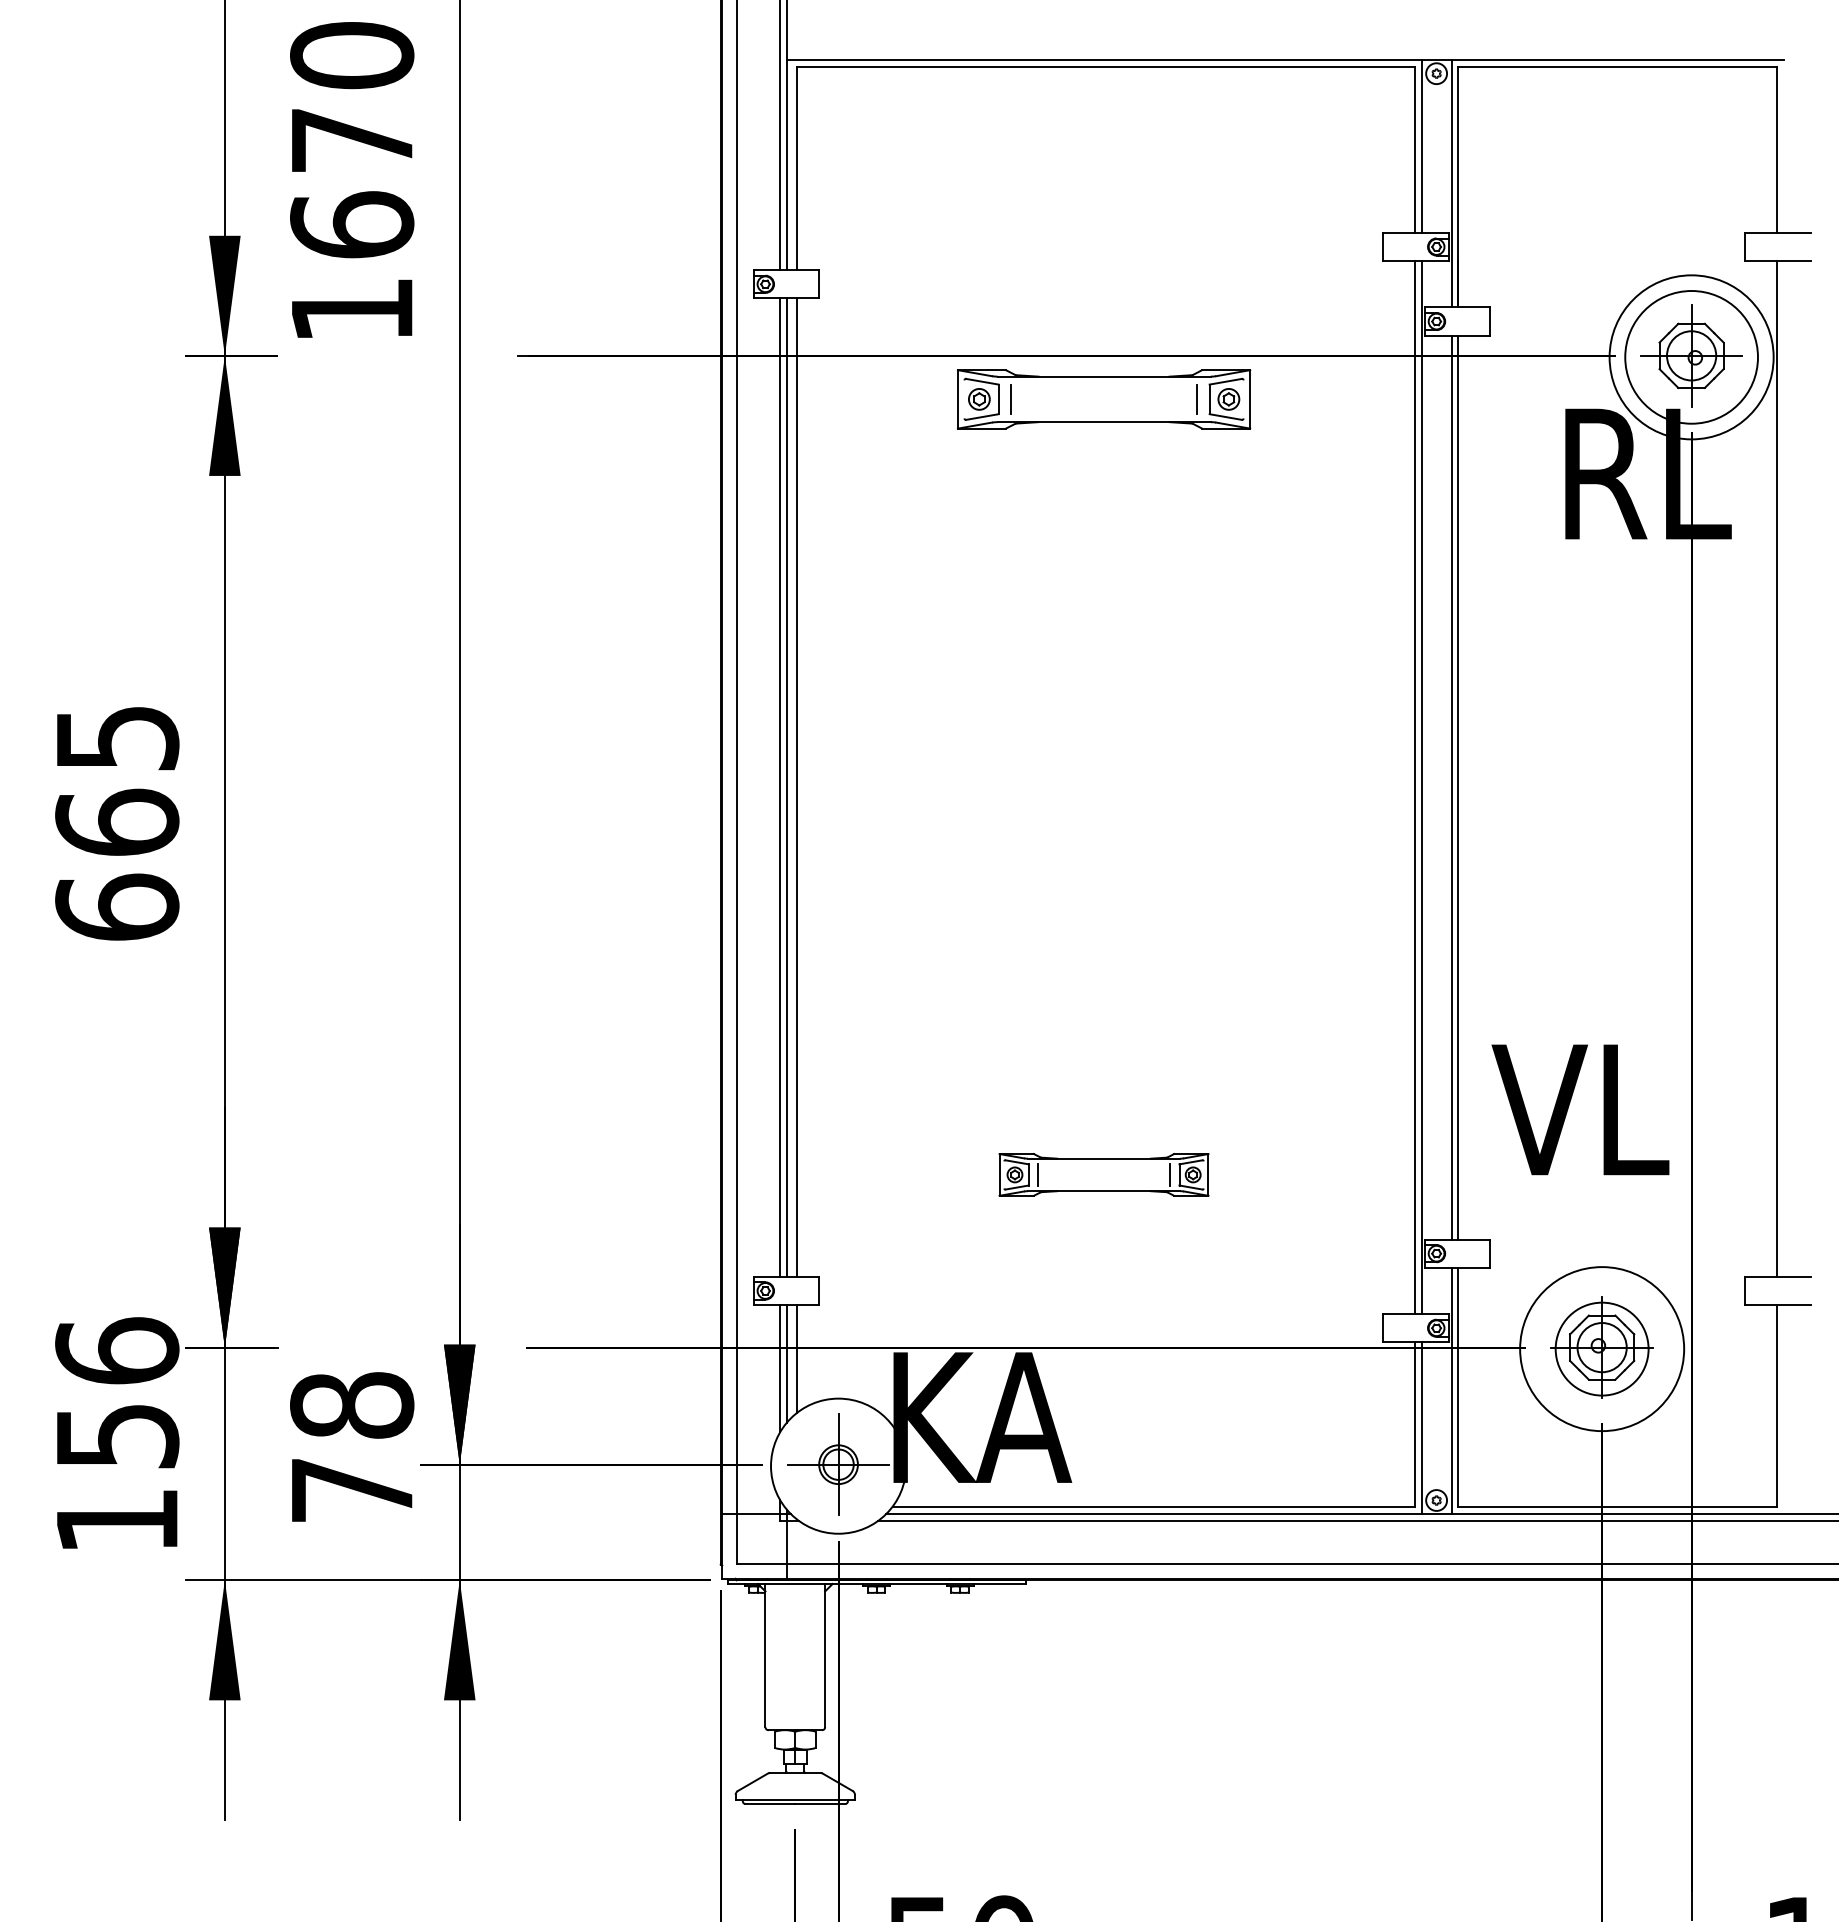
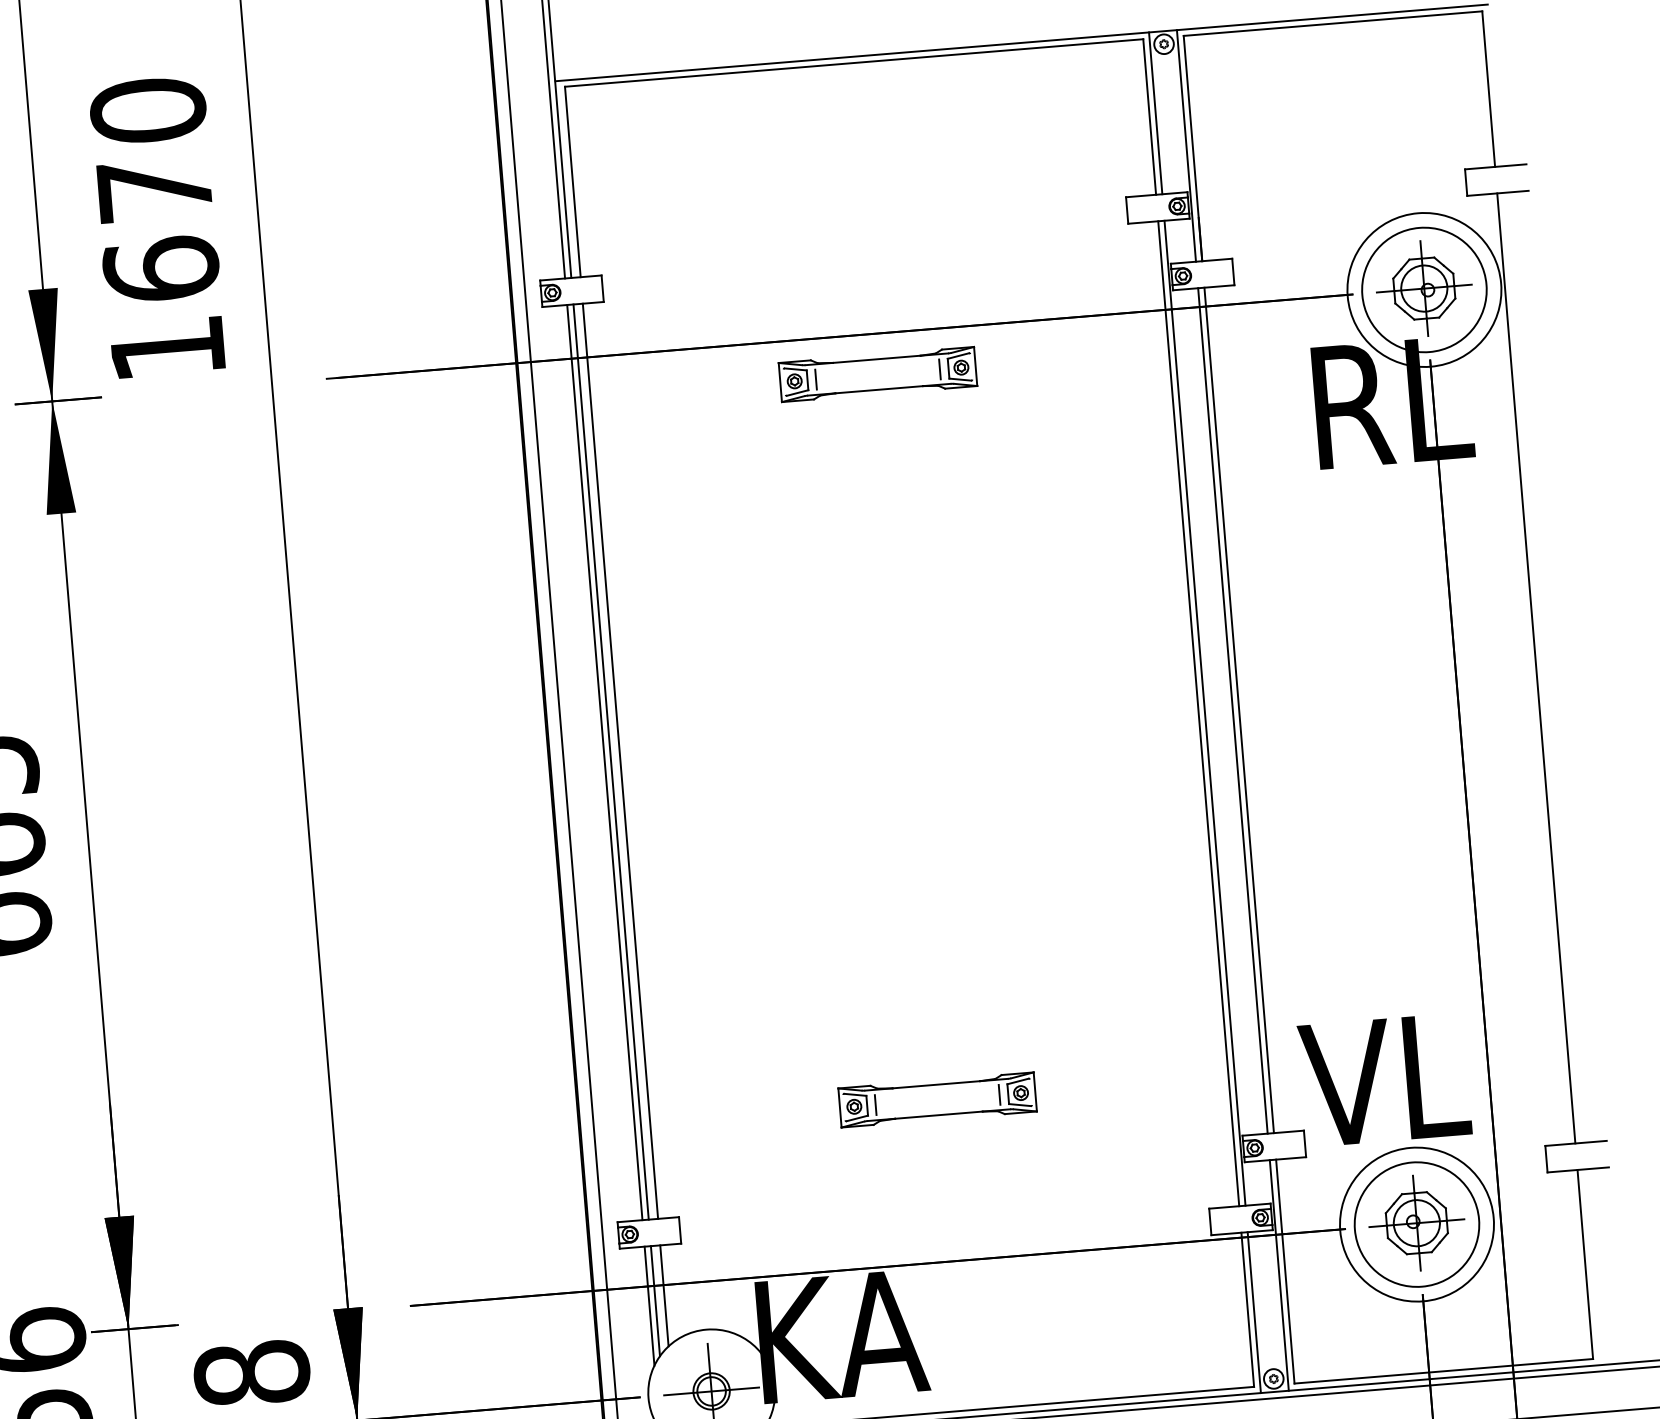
part: (1103, 399) -> (877, 374), size x0.71
text: (1580, 1109) -> (1384, 1079), moved
circle: (1601, 1348) -> (1416, 1224), size x1.43

